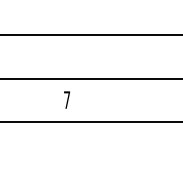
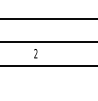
text: (66, 99) -> (35, 53), 7 -> 2

